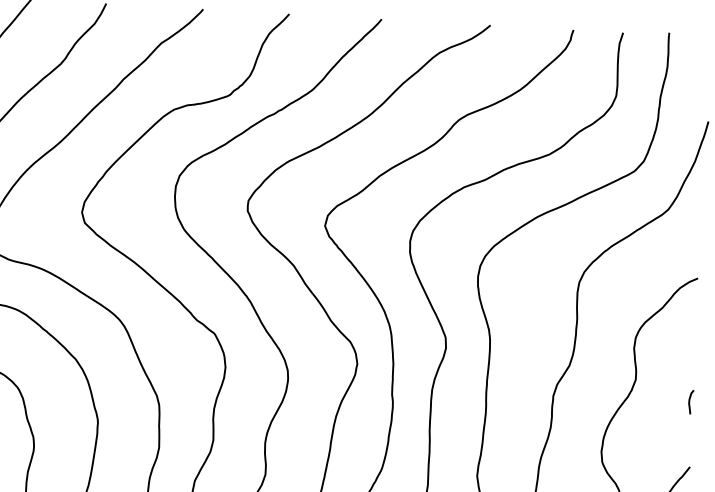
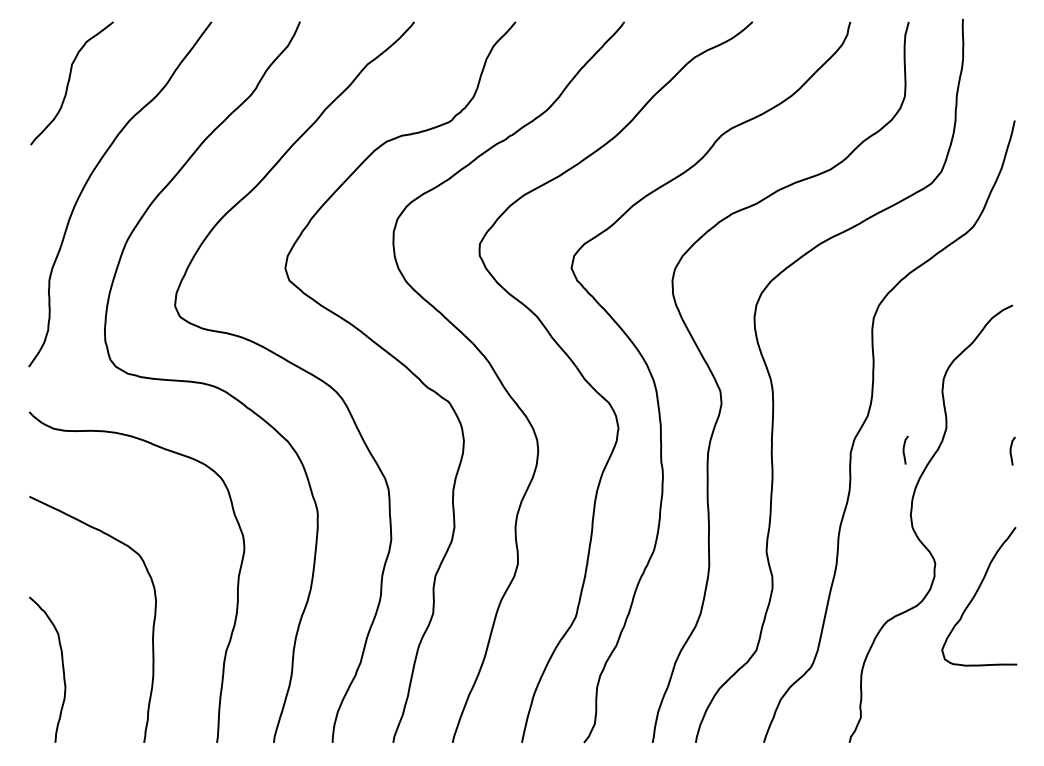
curve: (599, 395) -> (904, 449), added

